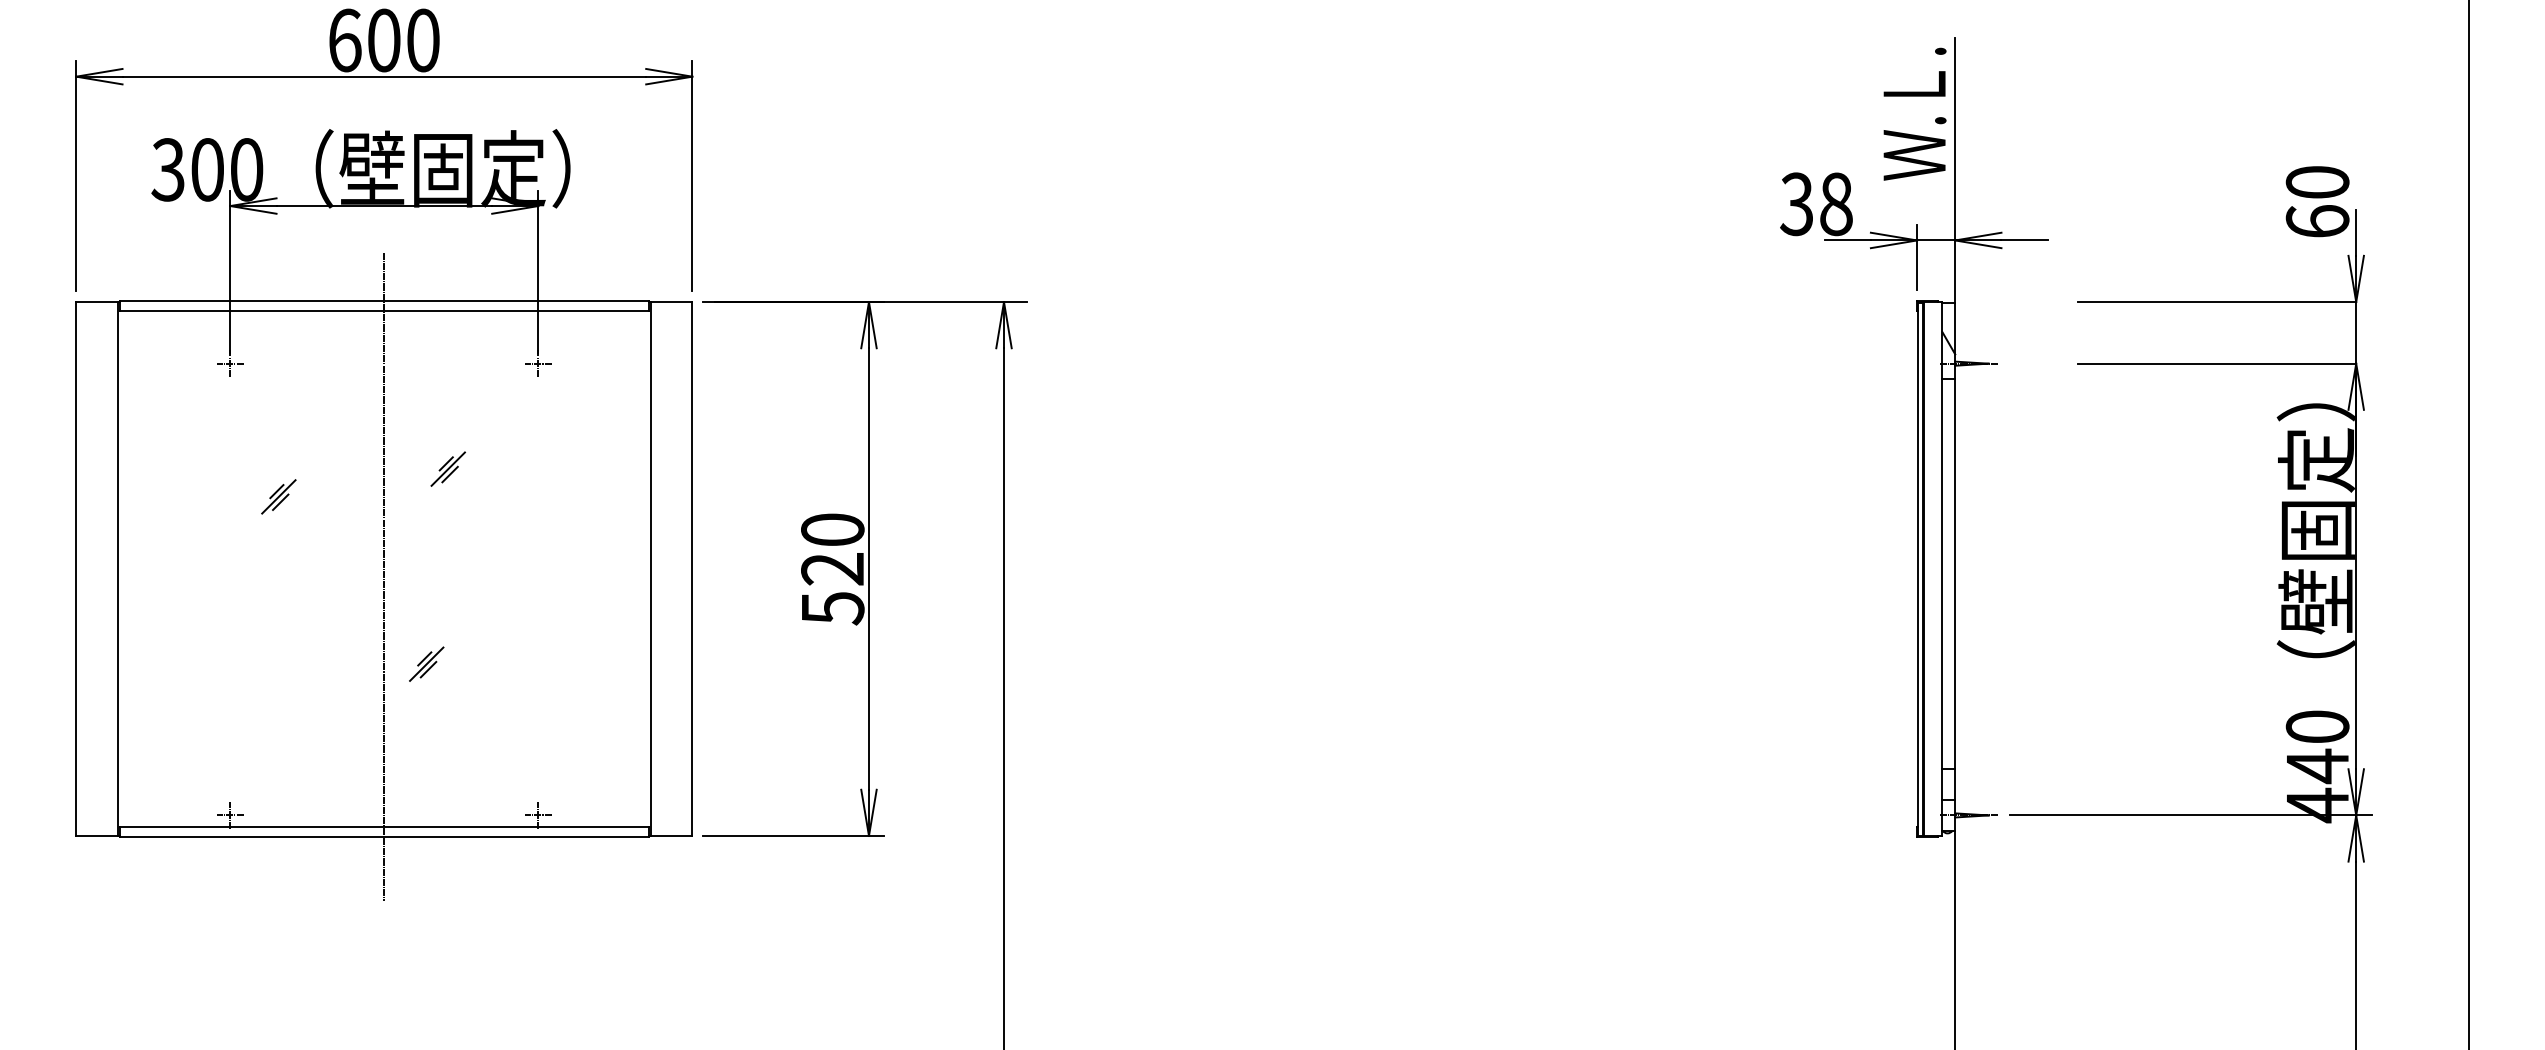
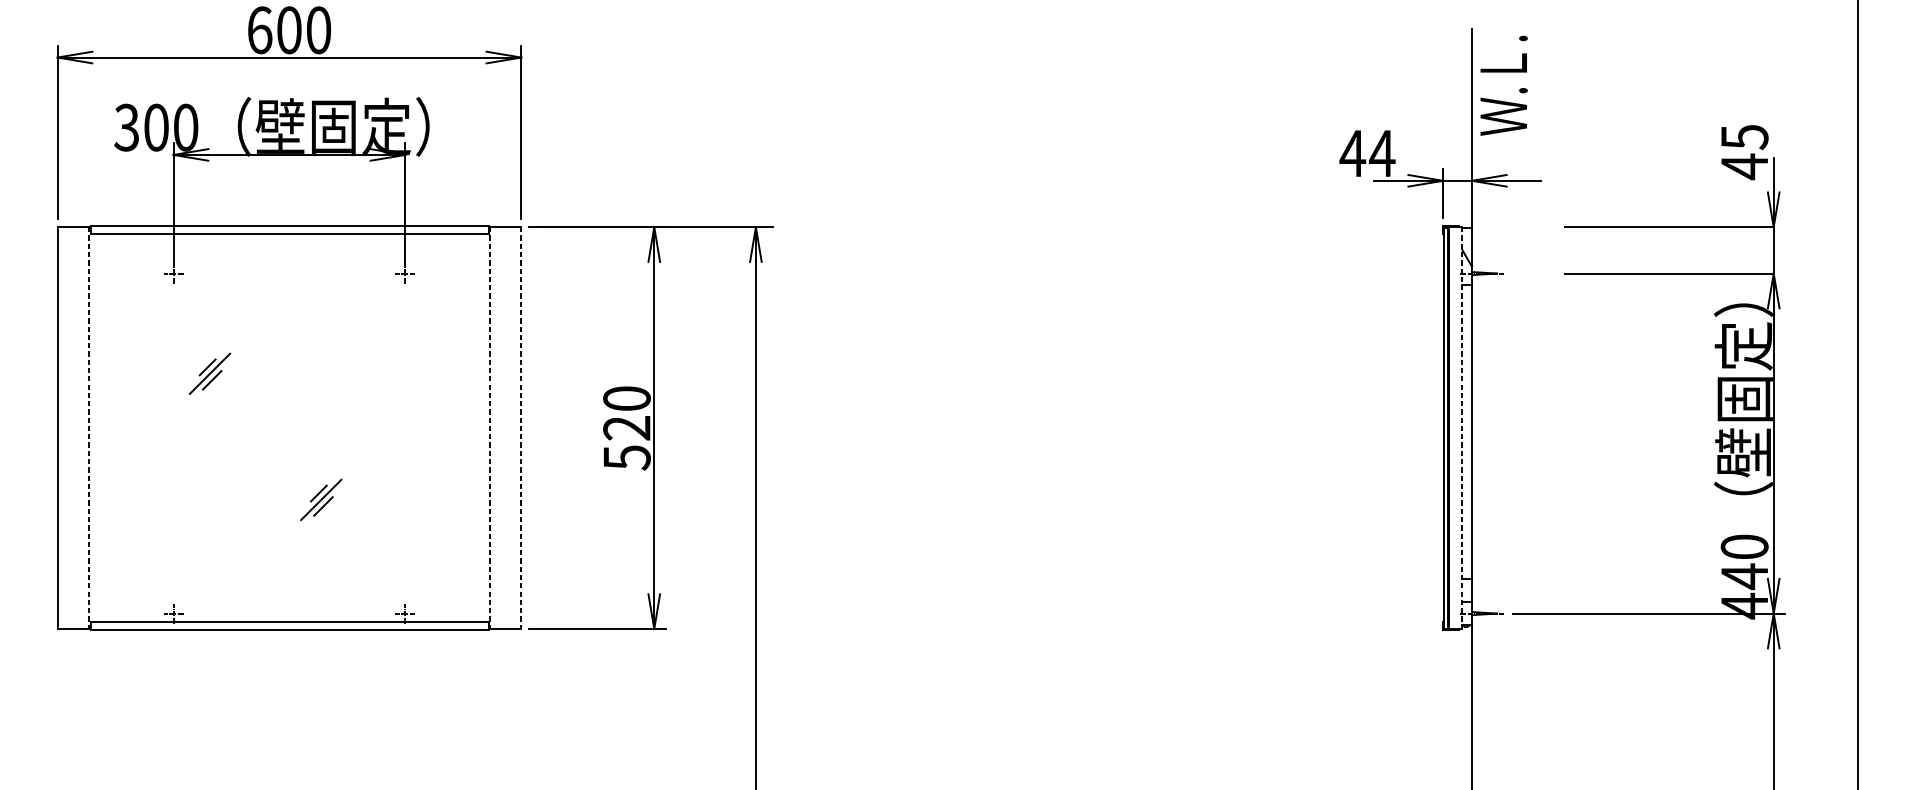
text: (1914, 113) -> (1503, 85), moved
text: (2317, 202) -> (1744, 152), 60 -> 45
text: (1816, 204) -> (1367, 153), 38 -> 44
part: (447, 468) -> (337, 352), removed
part: (278, 496) -> (209, 373), size x1.6
line: (117, 569) -> (88, 428), solid -> dashed
line: (650, 569) -> (489, 428), solid -> dashed
line: (692, 569) -> (521, 428), solid -> dashed
line: (1942, 569) -> (1462, 428), solid -> dashed
line: (384, 576) -> (289, 433), removed
part: (426, 663) -> (321, 499), size x1.6

